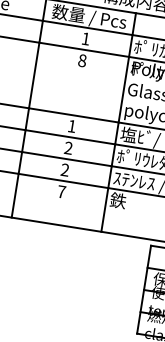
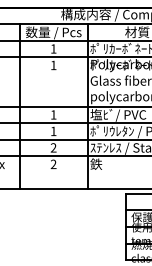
text: (82, 60) -> (53, 65), 8 -> 1
text: (68, 146) -> (53, 130), 2 -> 1
text: (61, 192) -> (53, 164), 7 -> 2

